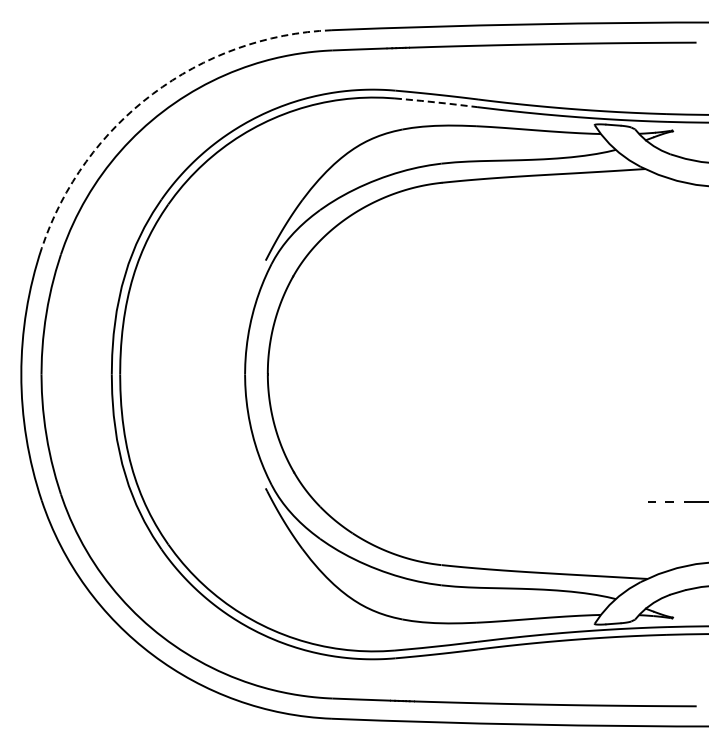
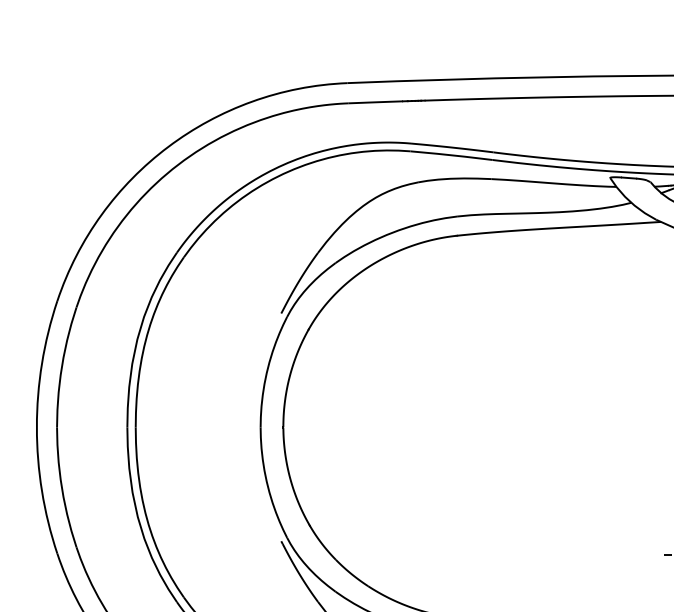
arc: (152, 93) -> (168, 146), dashed -> solid
line: (436, 102) -> (452, 155), dashed -> solid

